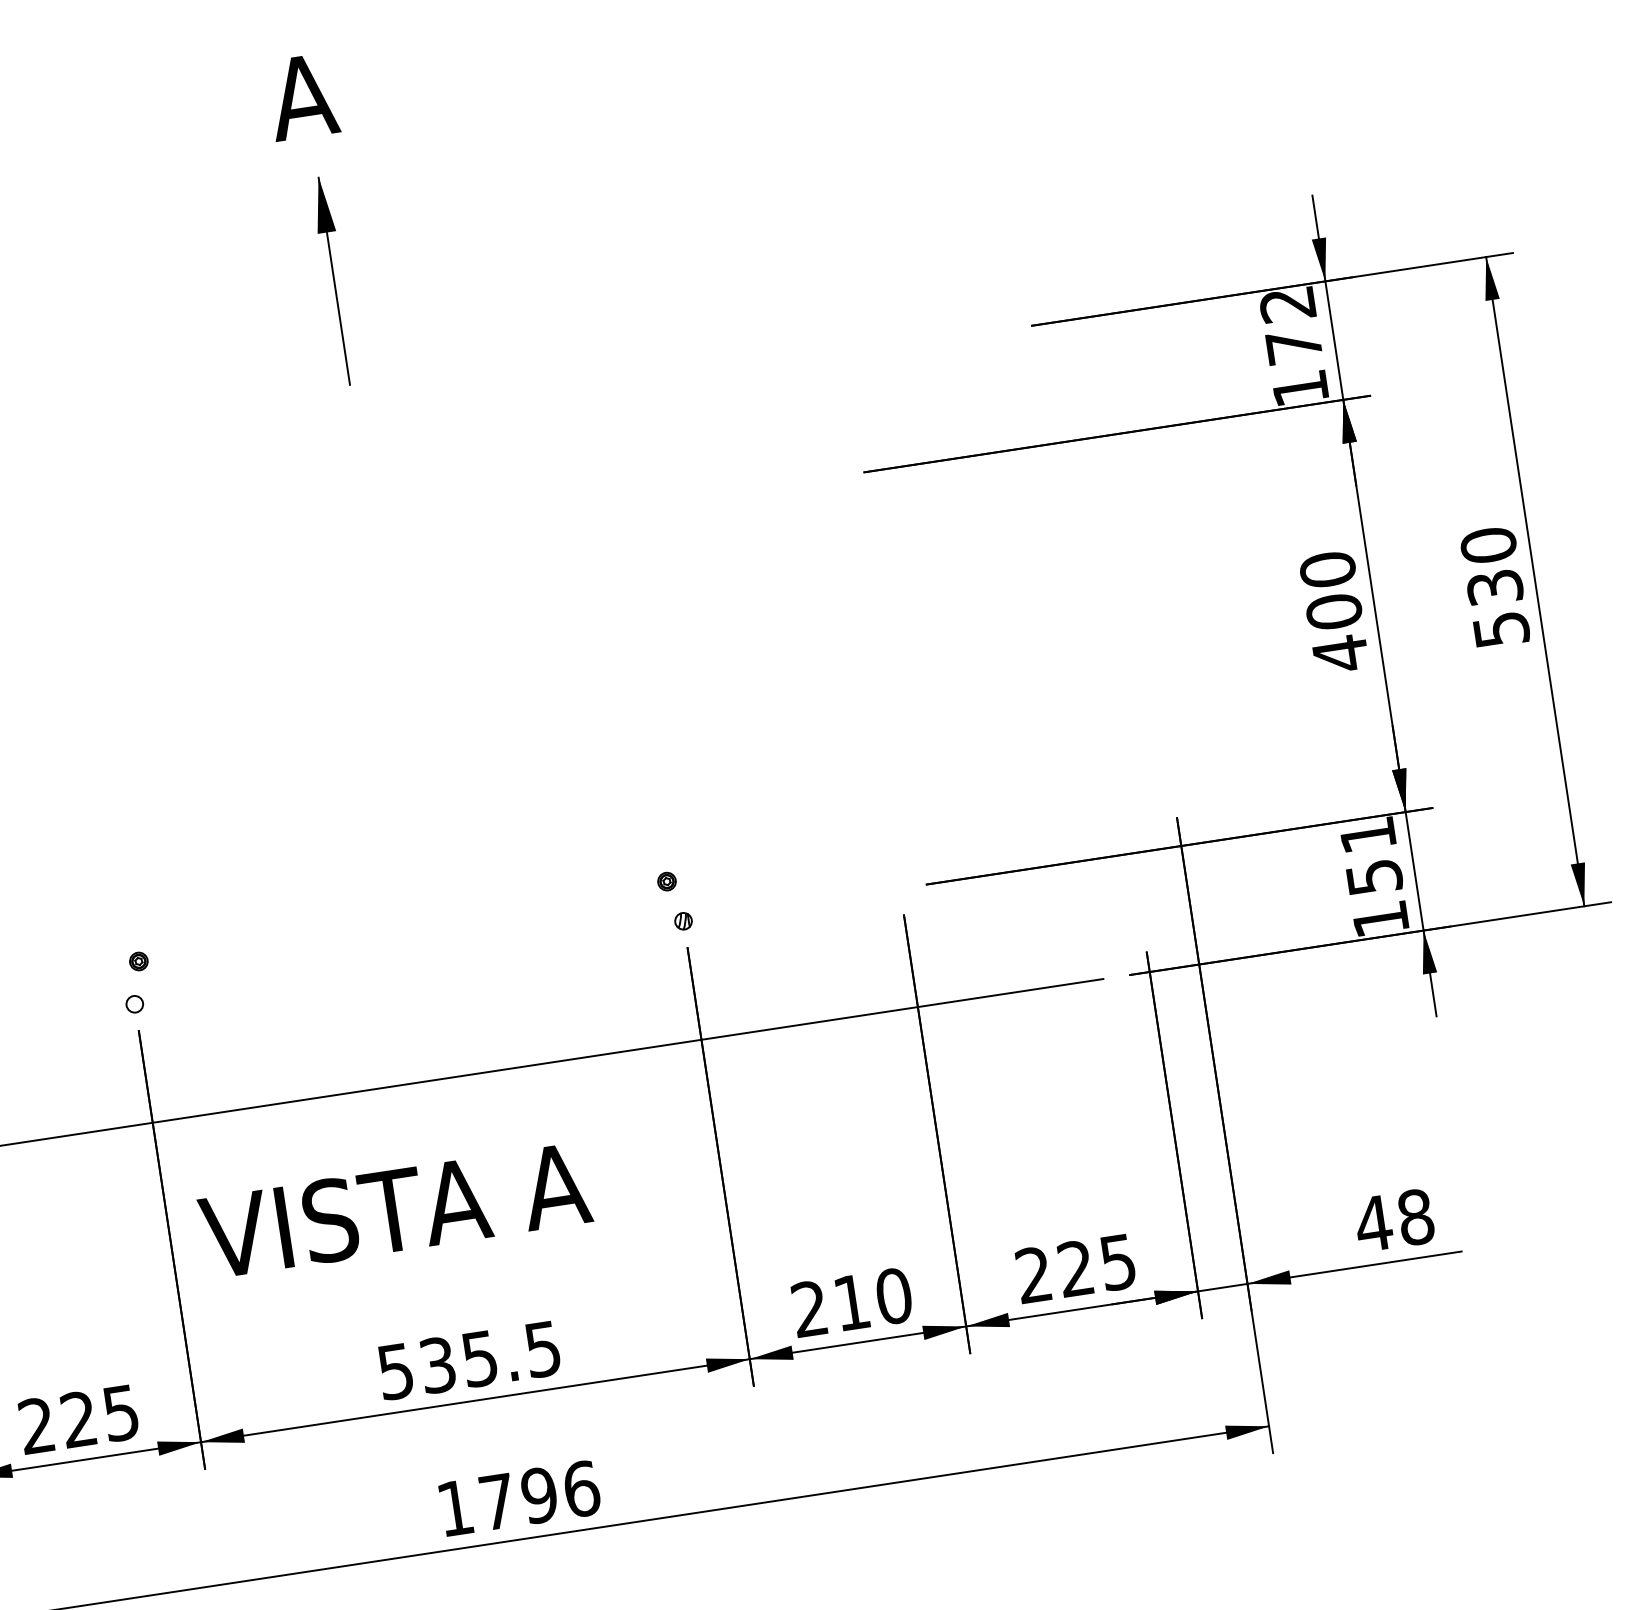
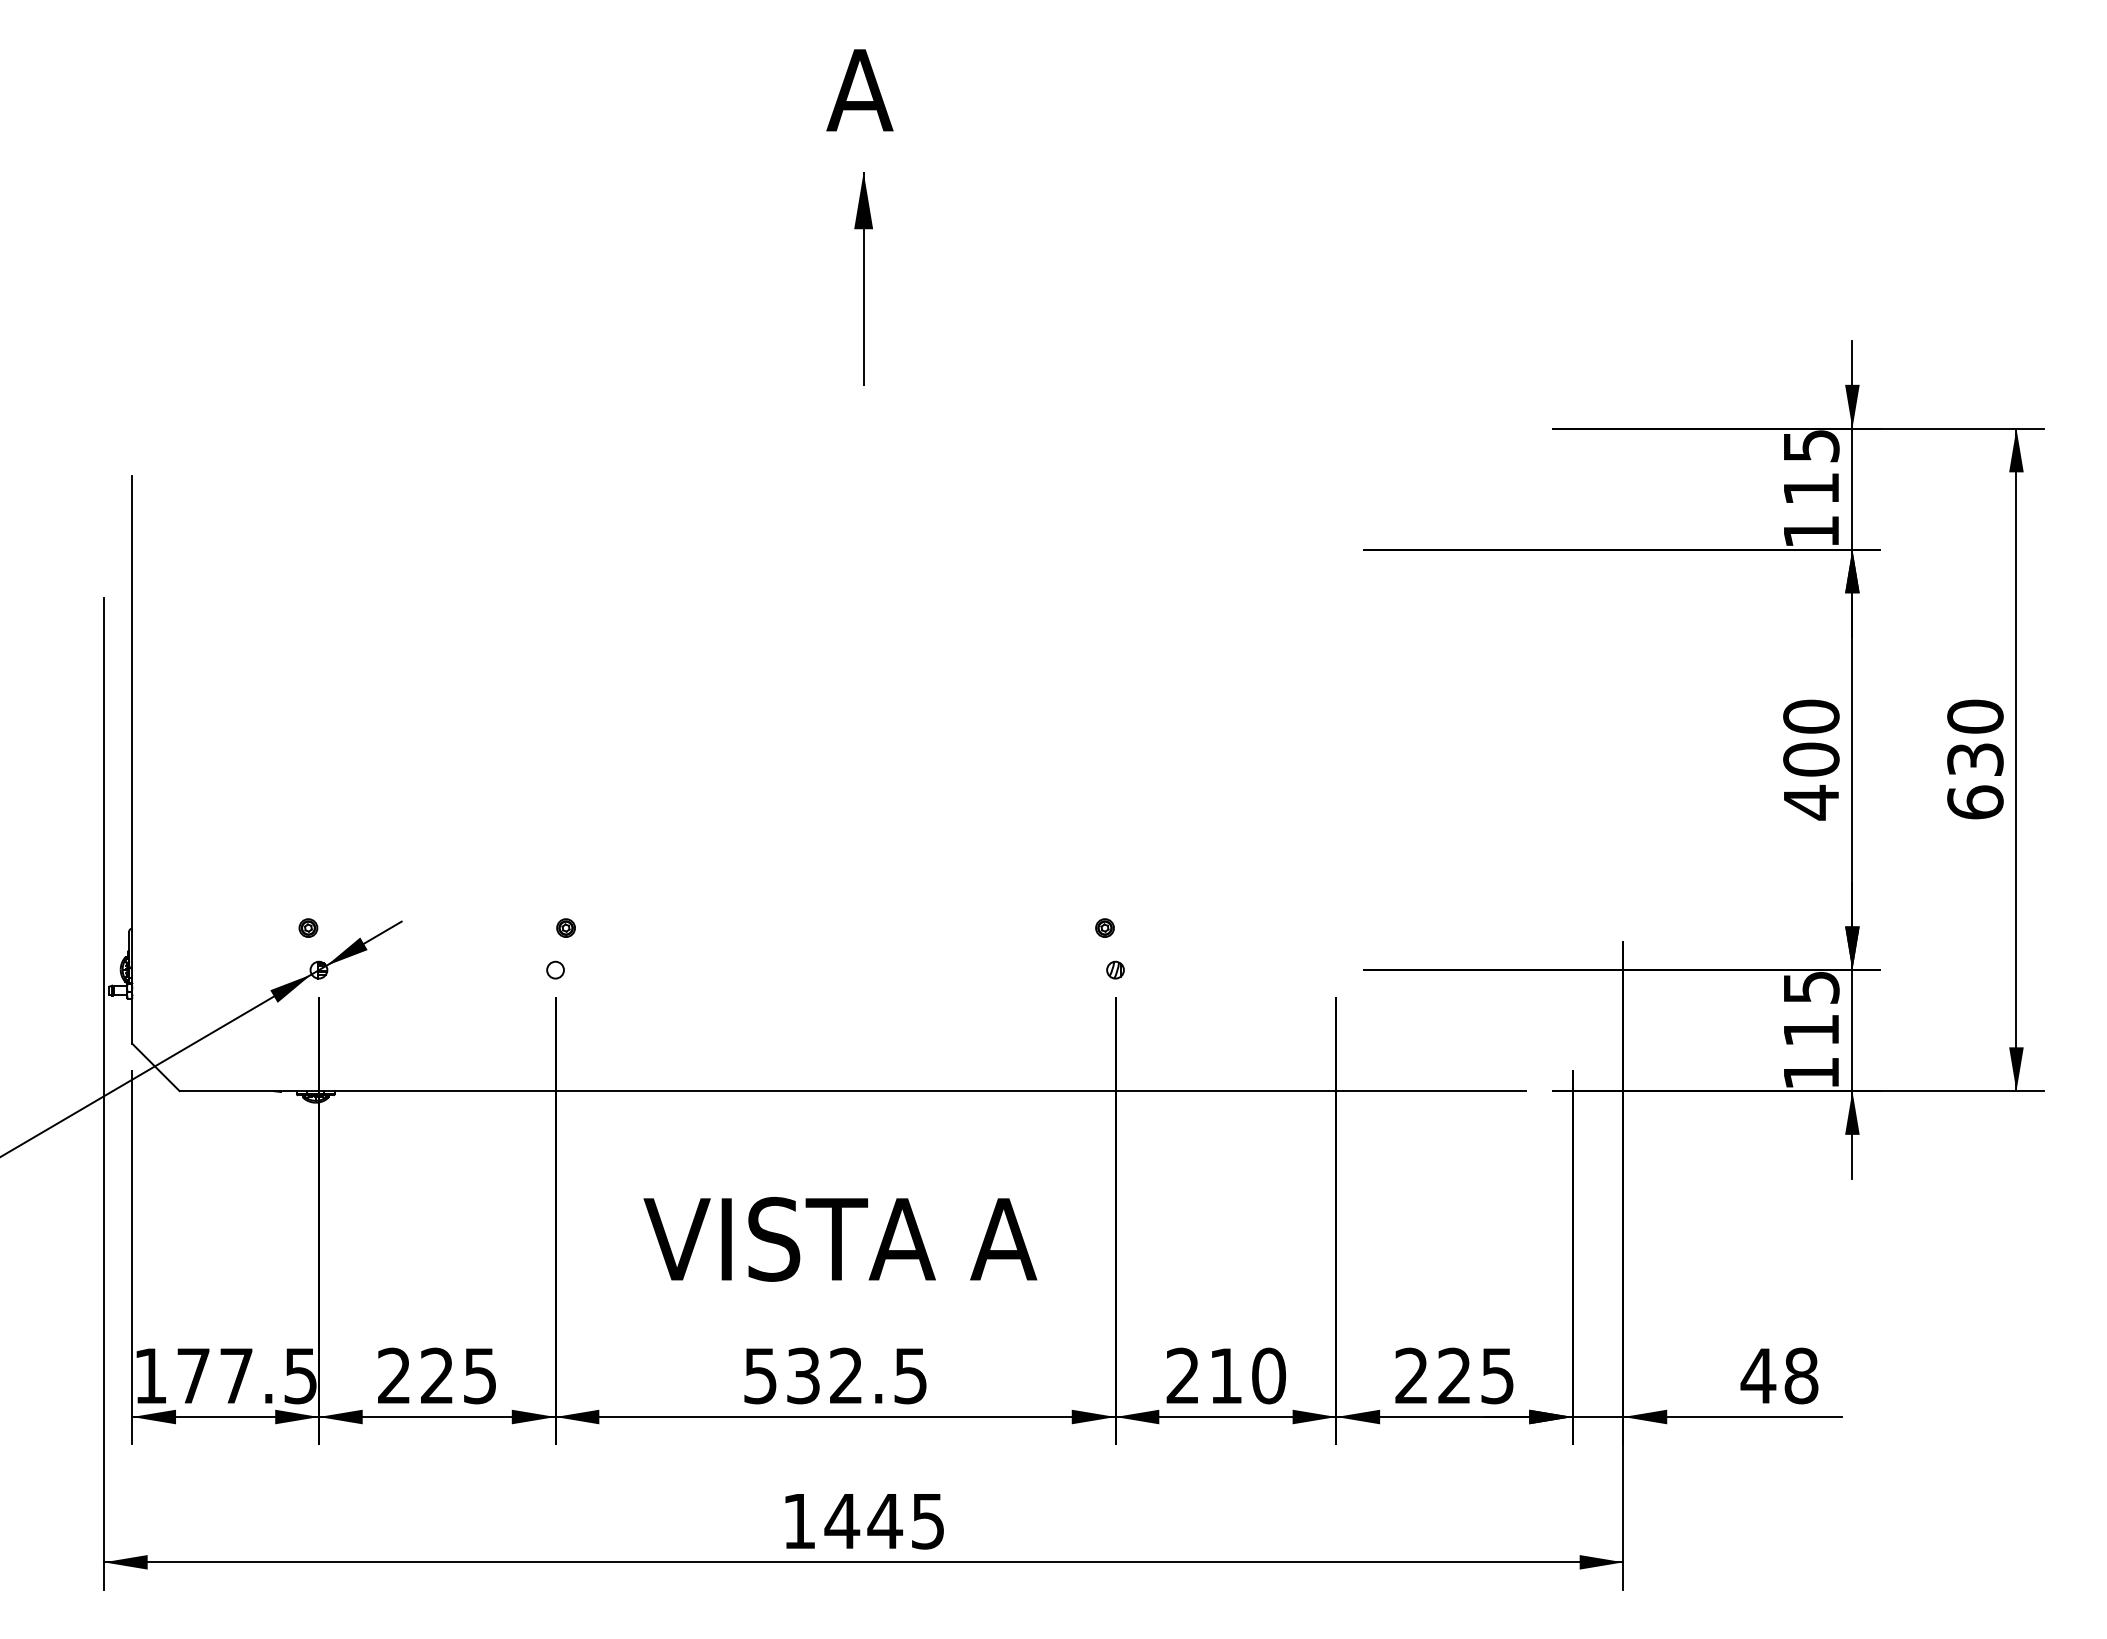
text: (1291, 325) -> (1811, 467), 172 -> 115
text: (1501, 629) -> (1975, 802), 530 -> 630
text: (1371, 856) -> (1811, 1009), 151 -> 115
text: (395, 1210) -> (840, 1239), moved
text: (479, 1358) -> (846, 1375), 535.5 -> 532.5
text: (538, 1495) -> (884, 1521), 1796 -> 1445

